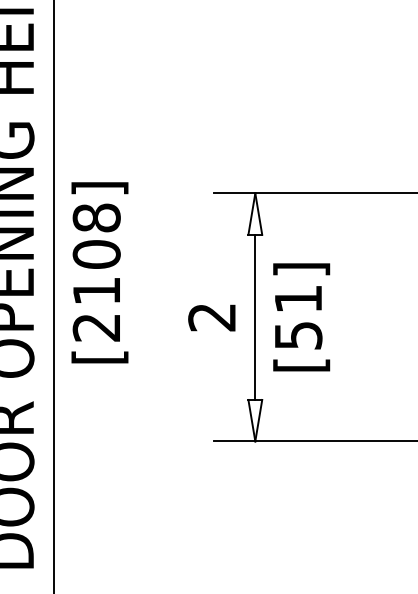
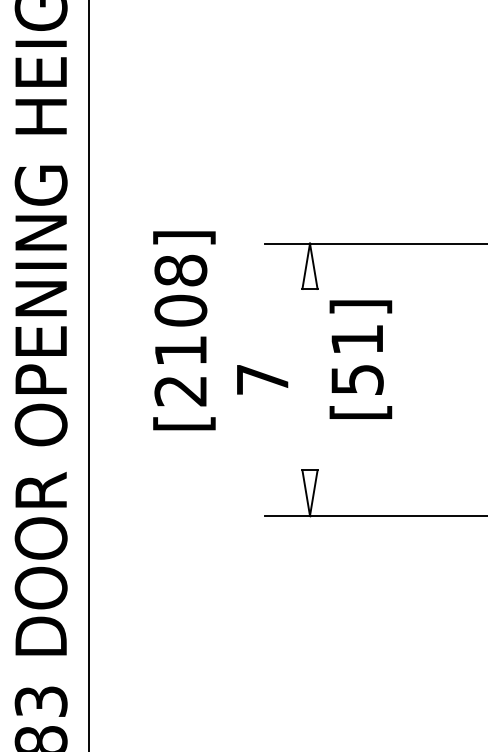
text: (100, 272) -> (184, 330), moved
line: (255, 317) -> (310, 379), removed
text: (301, 317) -> (360, 359), moved
text: (212, 318) -> (262, 380), 2 -> 7

